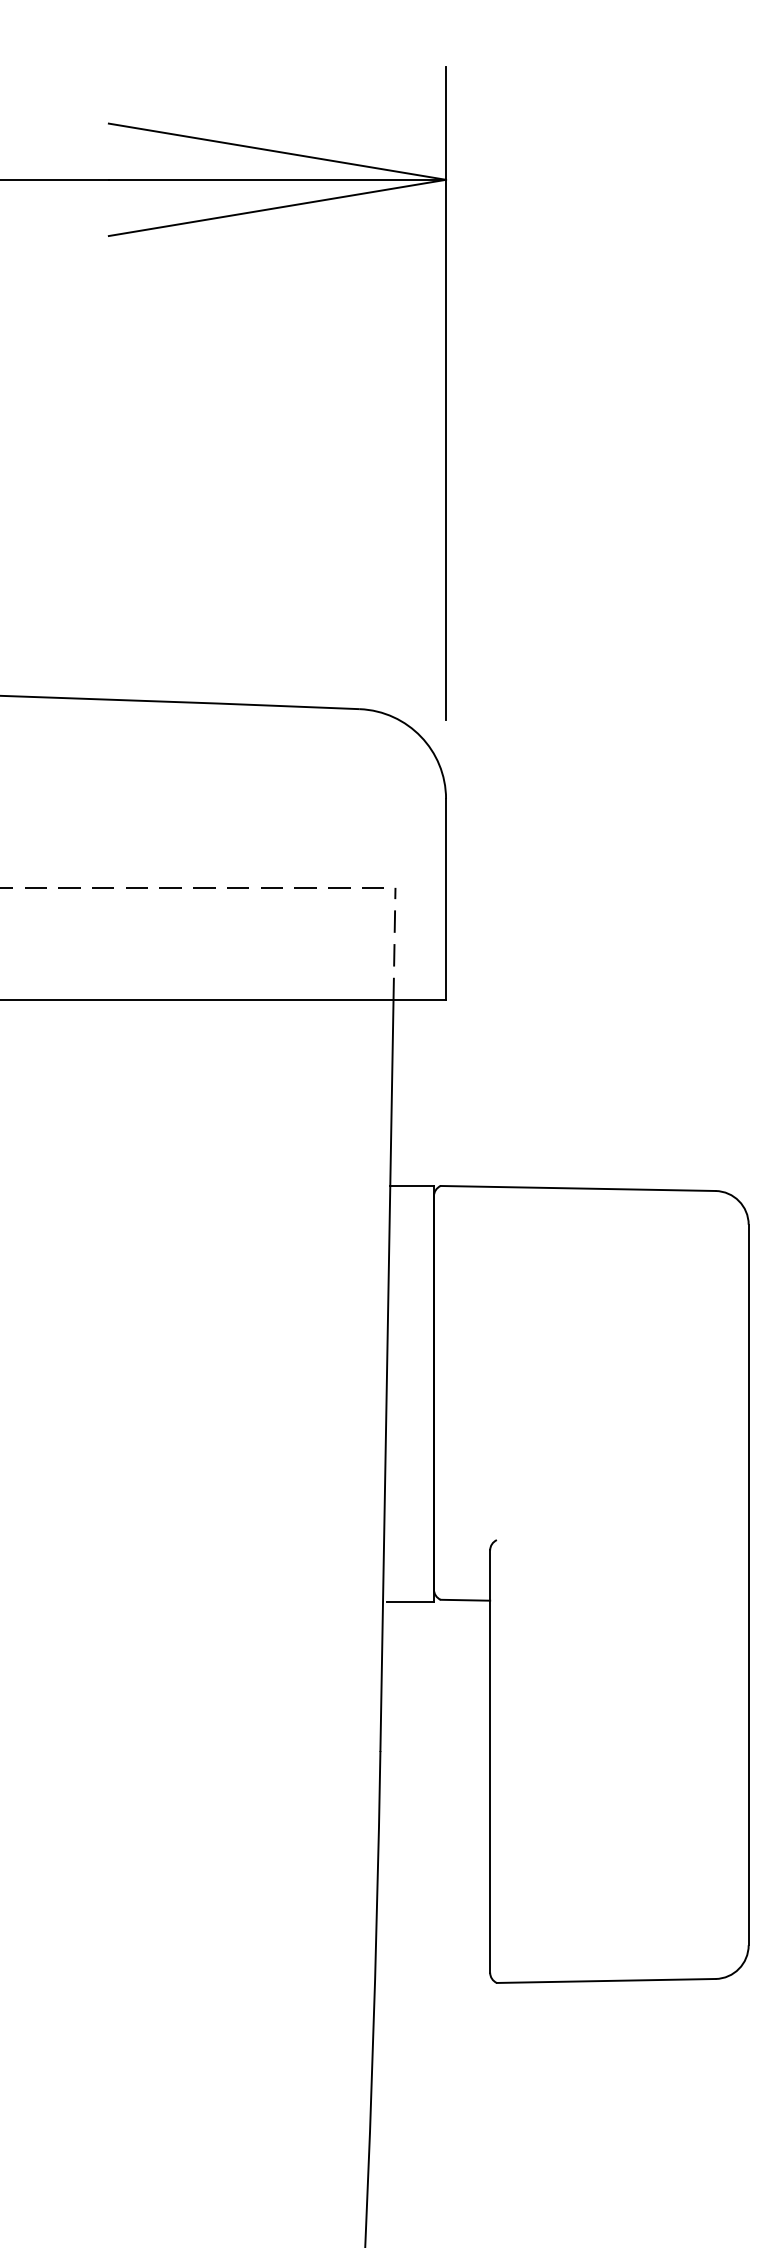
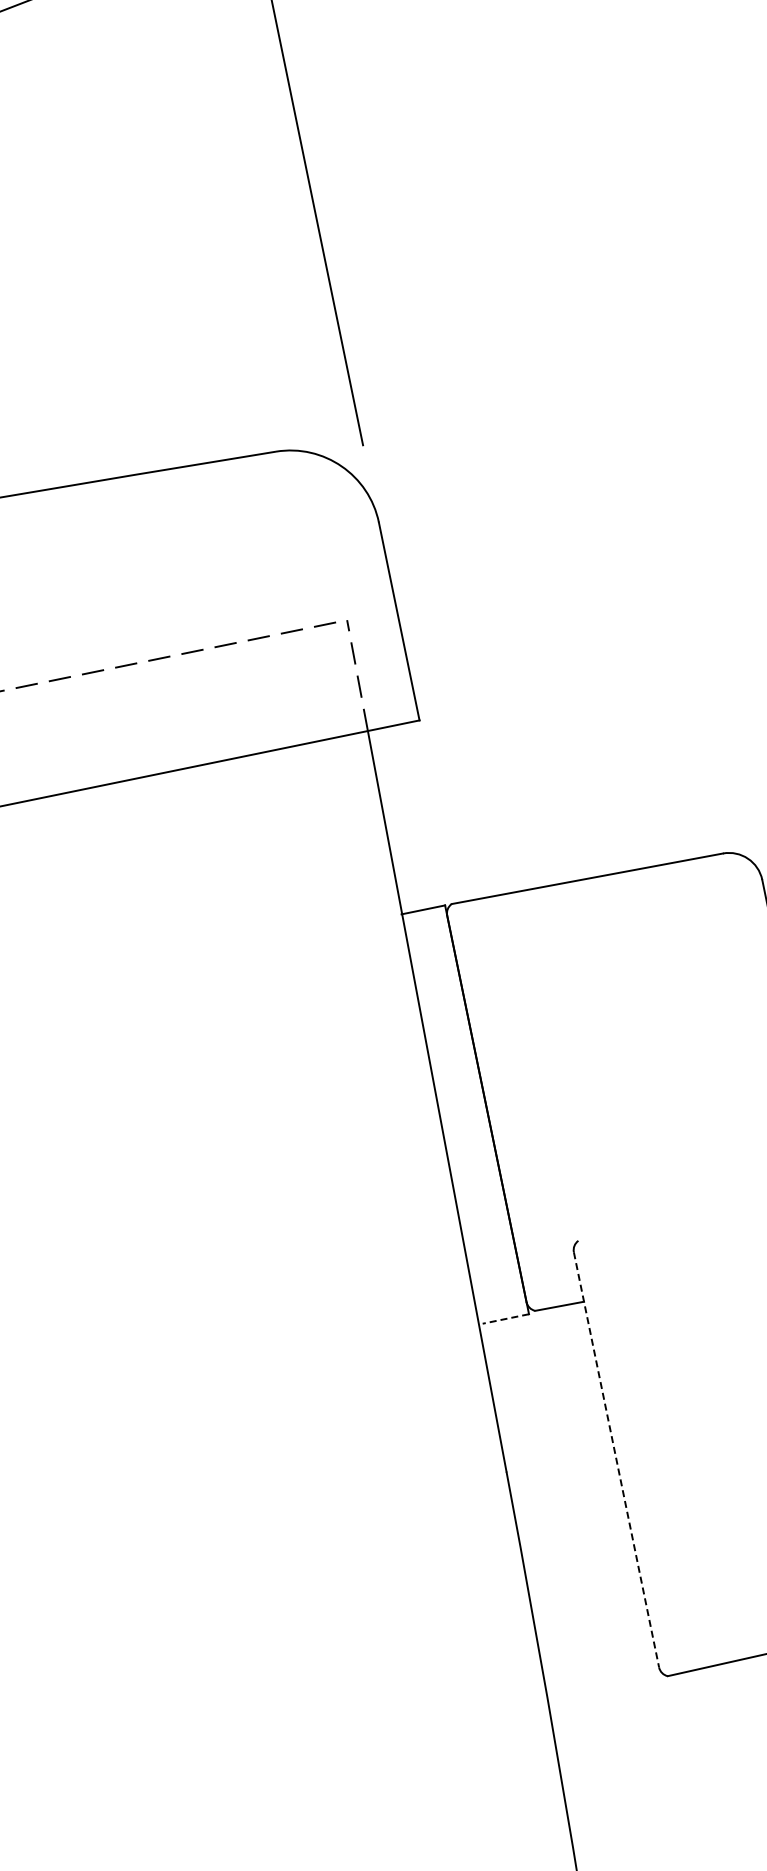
line: (410, 1601) -> (505, 1318), solid -> dashed
line: (490, 1762) -> (617, 1460), solid -> dashed

